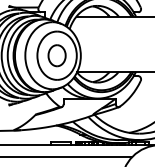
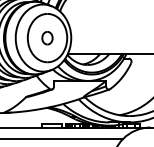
part: (56, 55) -> (46, 37), size x0.6

